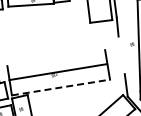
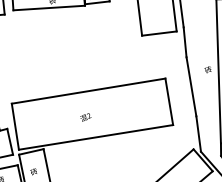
line: (121, 55) -> (191, 87), added
line: (58, 72) -> (89, 91), moved
line: (60, 87) -> (95, 137), dashed -> solid

